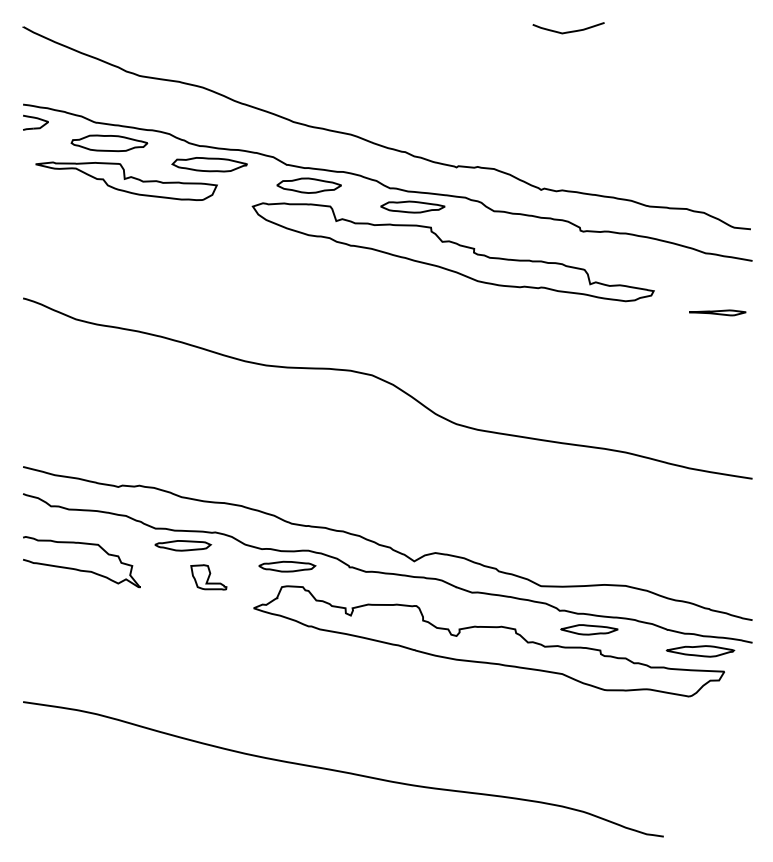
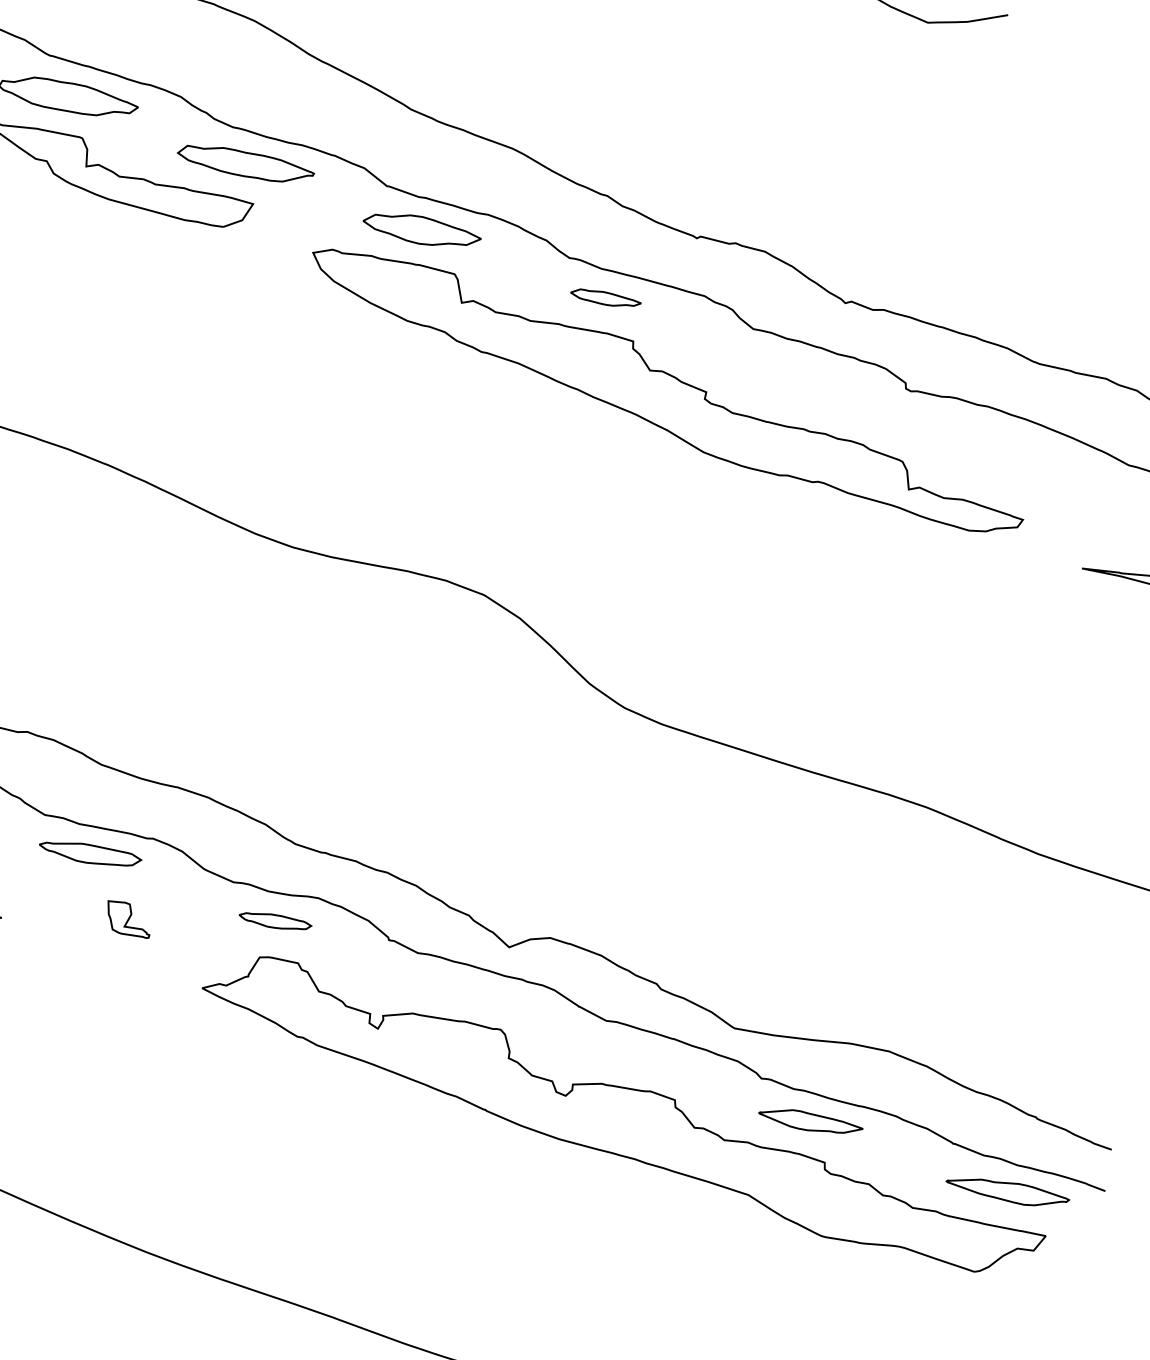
part: (412, 206) -> (605, 297), size x0.6
part: (287, 566) -> (275, 921), size x0.7
part: (208, 577) -> (128, 919), size x0.7

